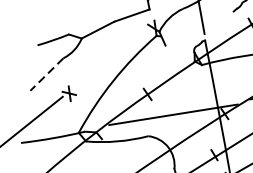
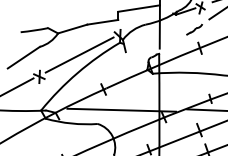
line: (111, 58) -> (79, 54), added
line: (46, 74) -> (23, 57), dashed -> solid

